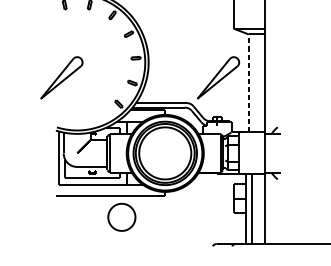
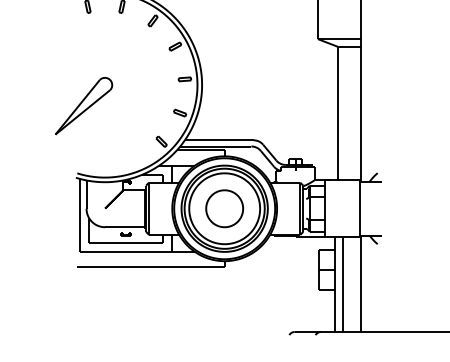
part: (218, 78) -> (297, 106), removed
line: (248, 83) -> (337, 113), dashed -> solid
part: (121, 217) -> (224, 208), moved

